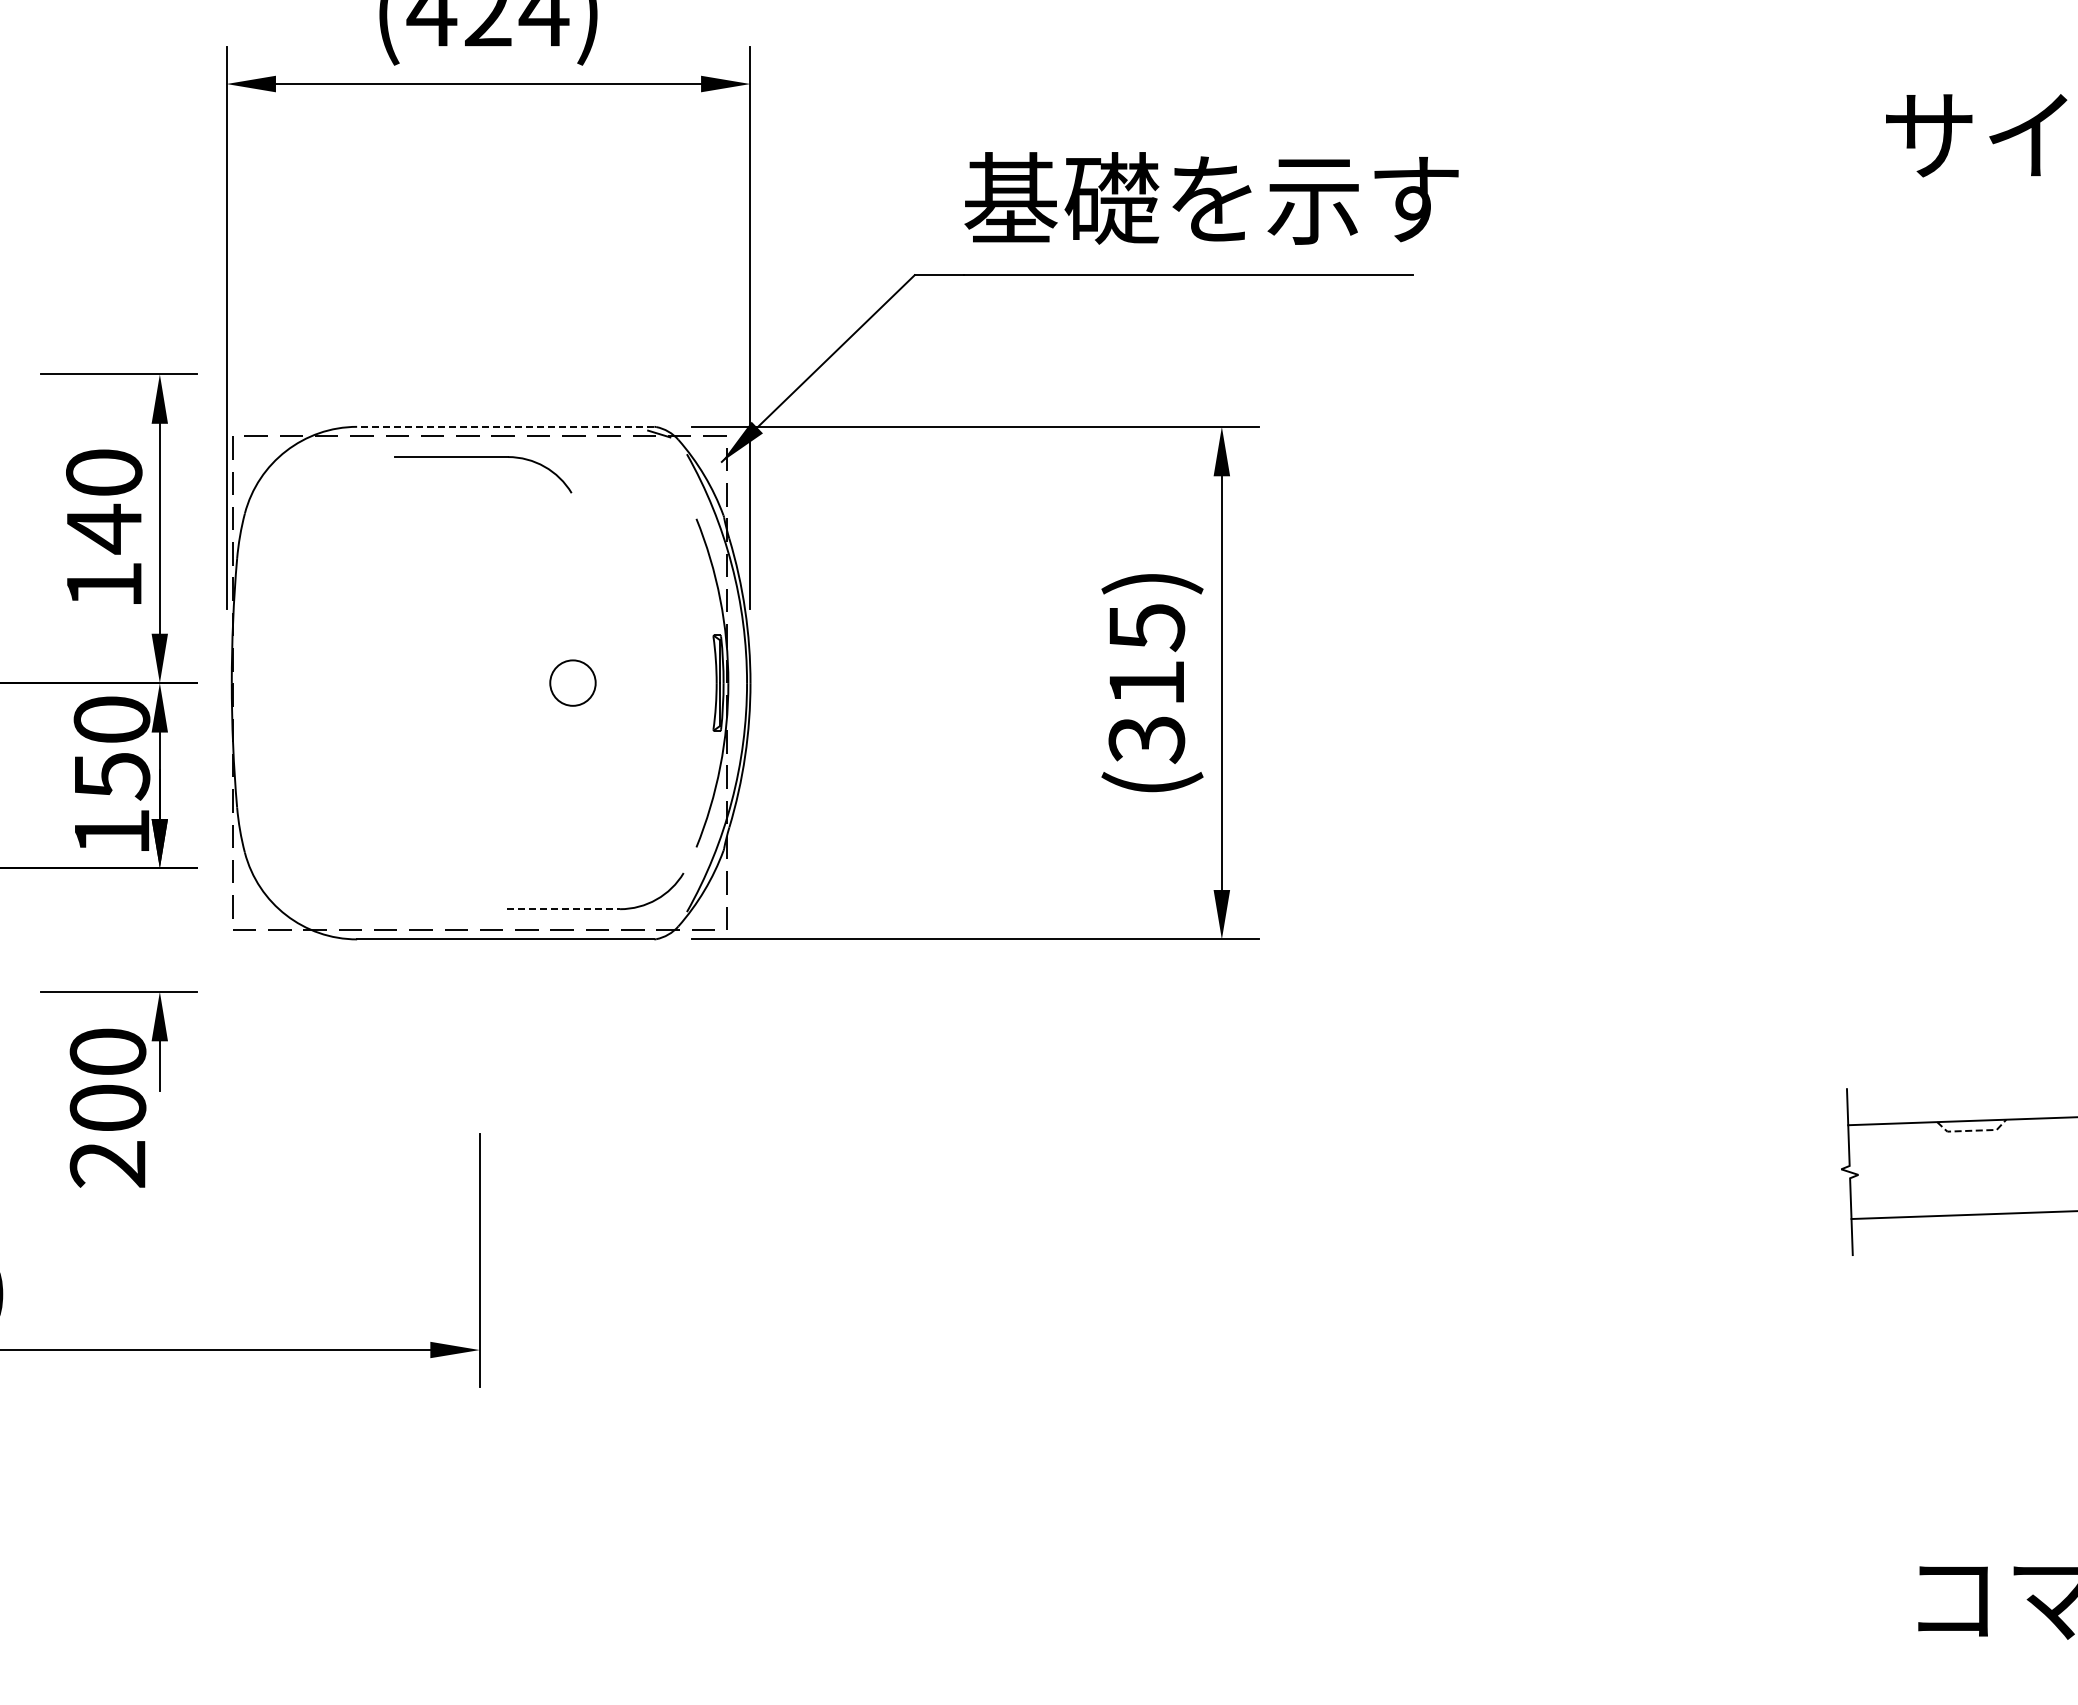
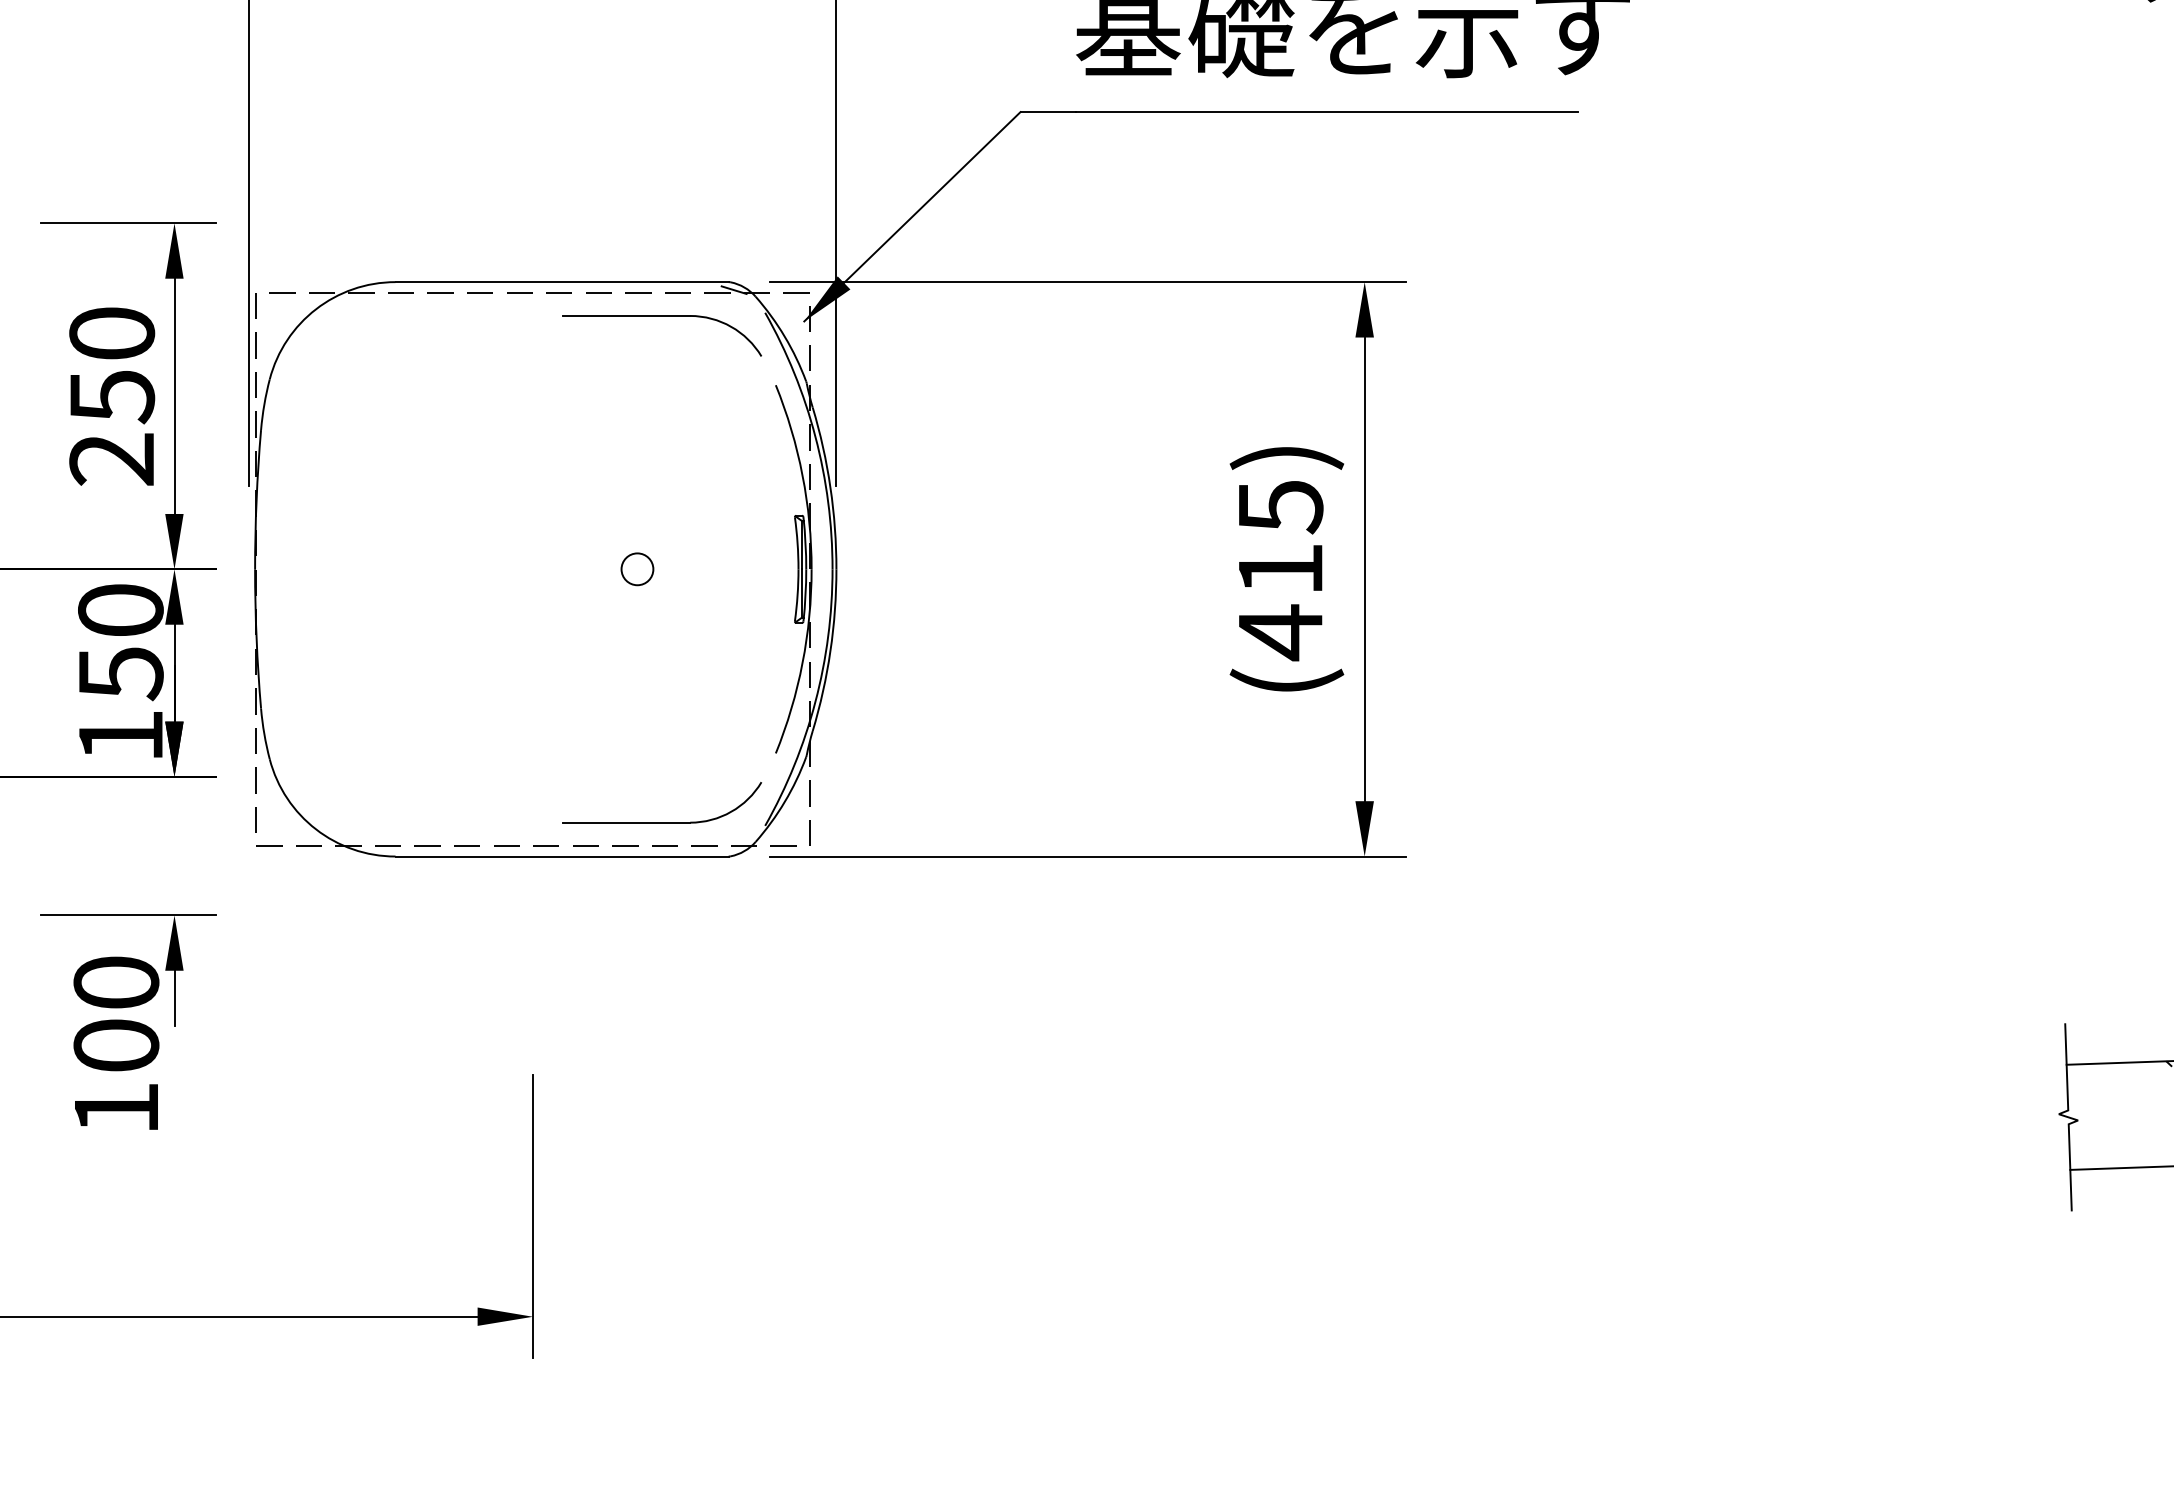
line: (505, 426) -> (561, 281), dashed -> solid
part: (483, 457) -> (662, 316), moved
text: (104, 555) -> (112, 426), 140 -> 250
circle: (572, 682) -> (636, 568), size x0.62
text: (1146, 739) -> (1280, 632), (315) -> (415)
line: (563, 909) -> (626, 823), dashed -> solid
text: (107, 1164) -> (115, 1108), 200 -> 100

